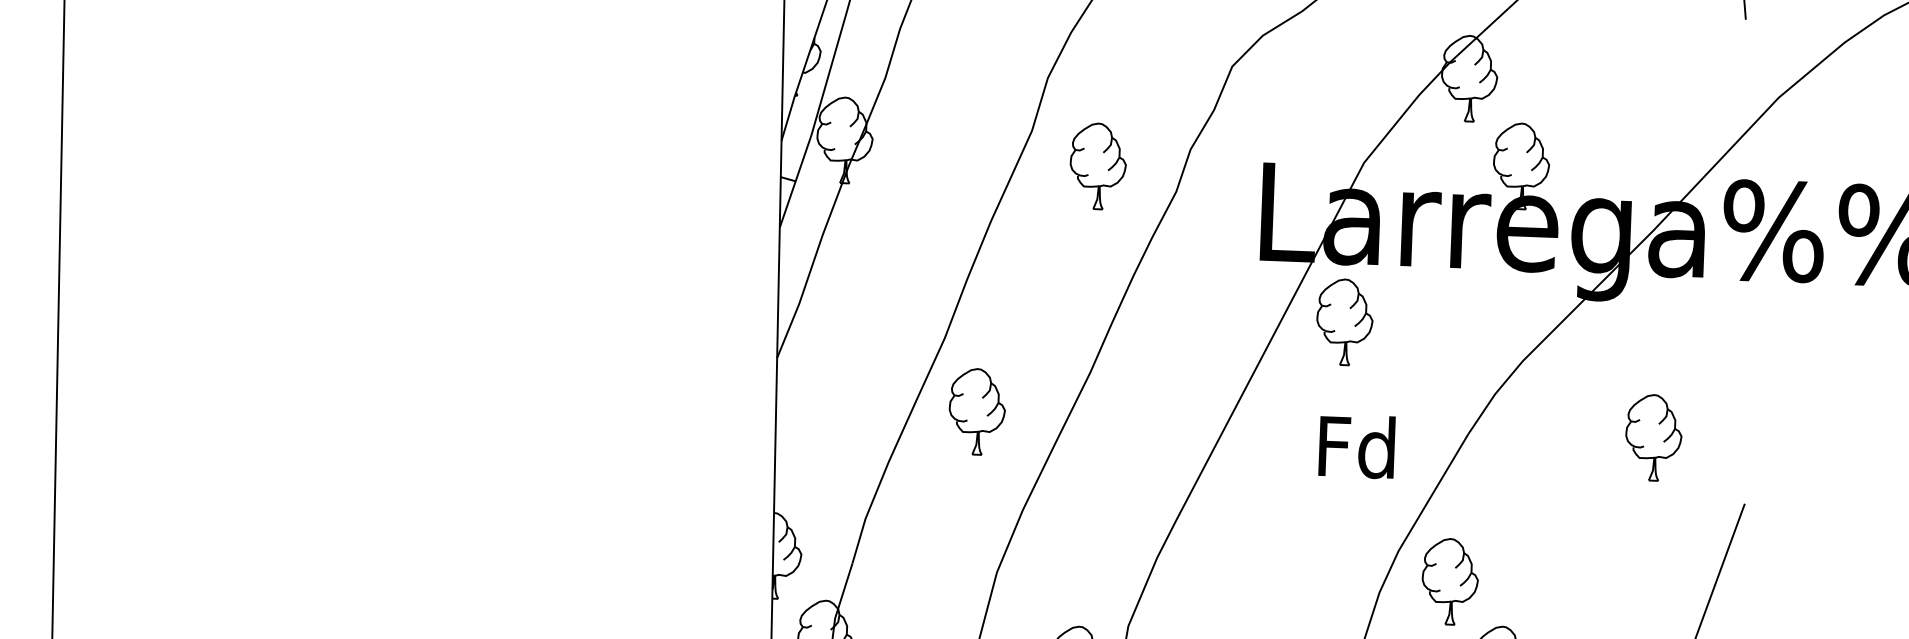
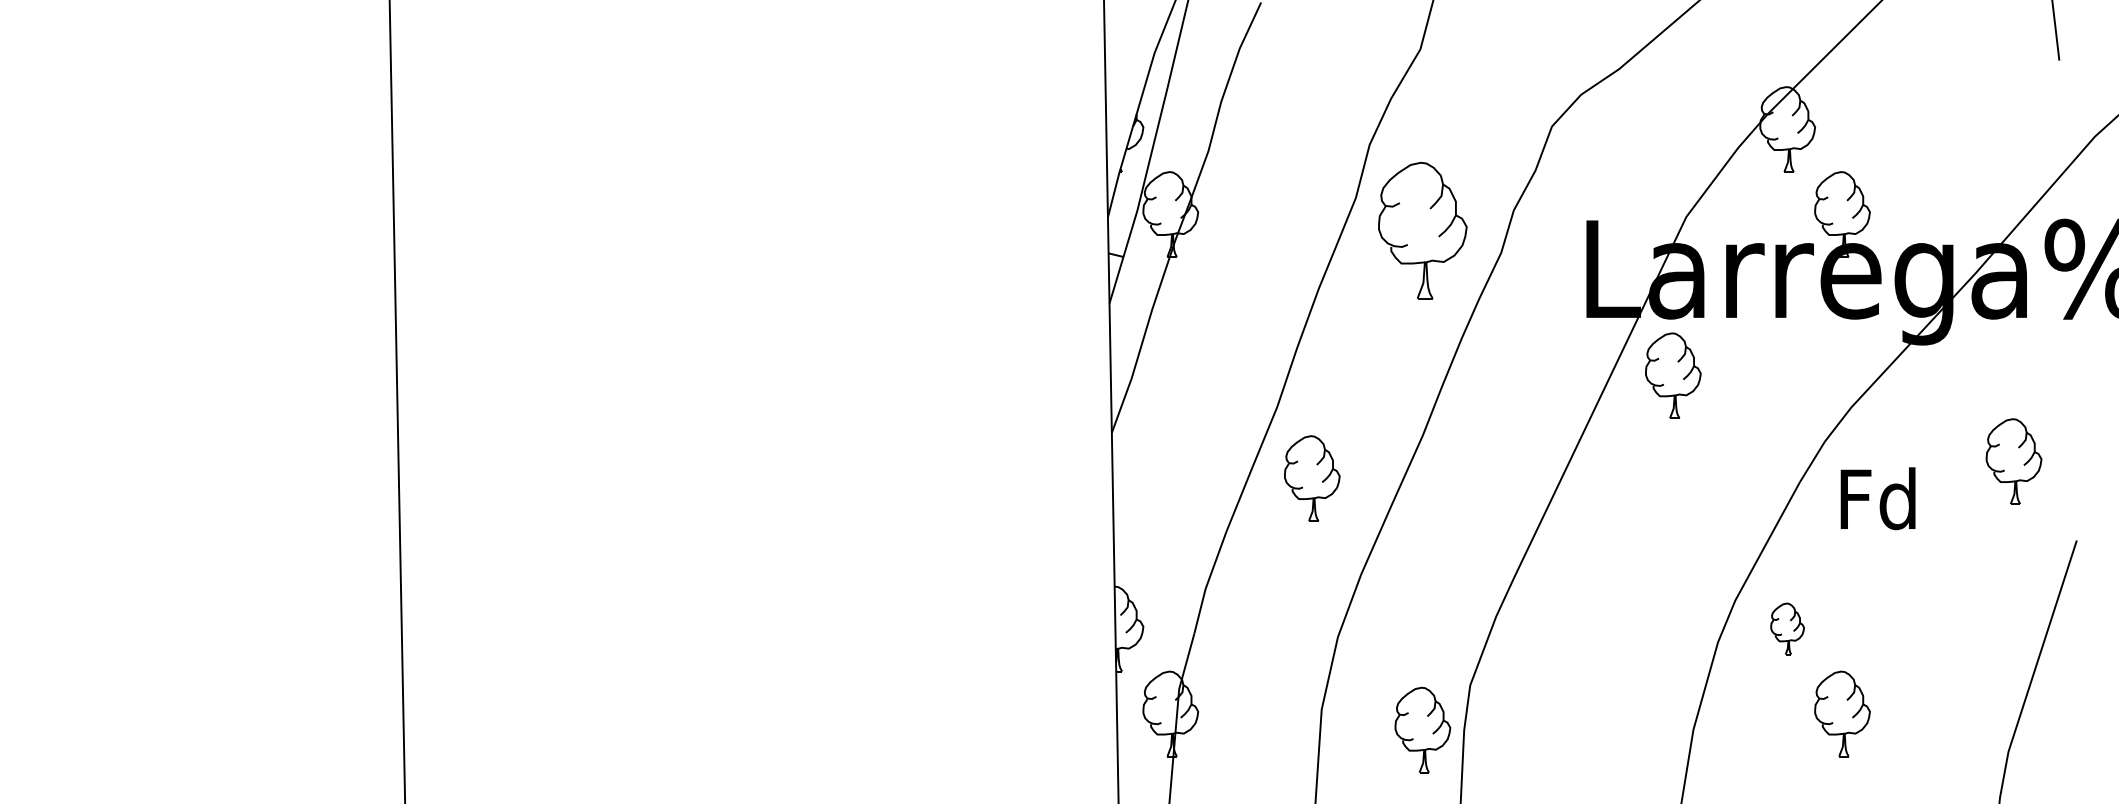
part: (1097, 166) -> (1422, 230), size x1.6
part: (1653, 437) -> (2013, 461), moved
text: (1356, 446) -> (1877, 498), moved
part: (1450, 581) -> (1787, 628), size x0.6

